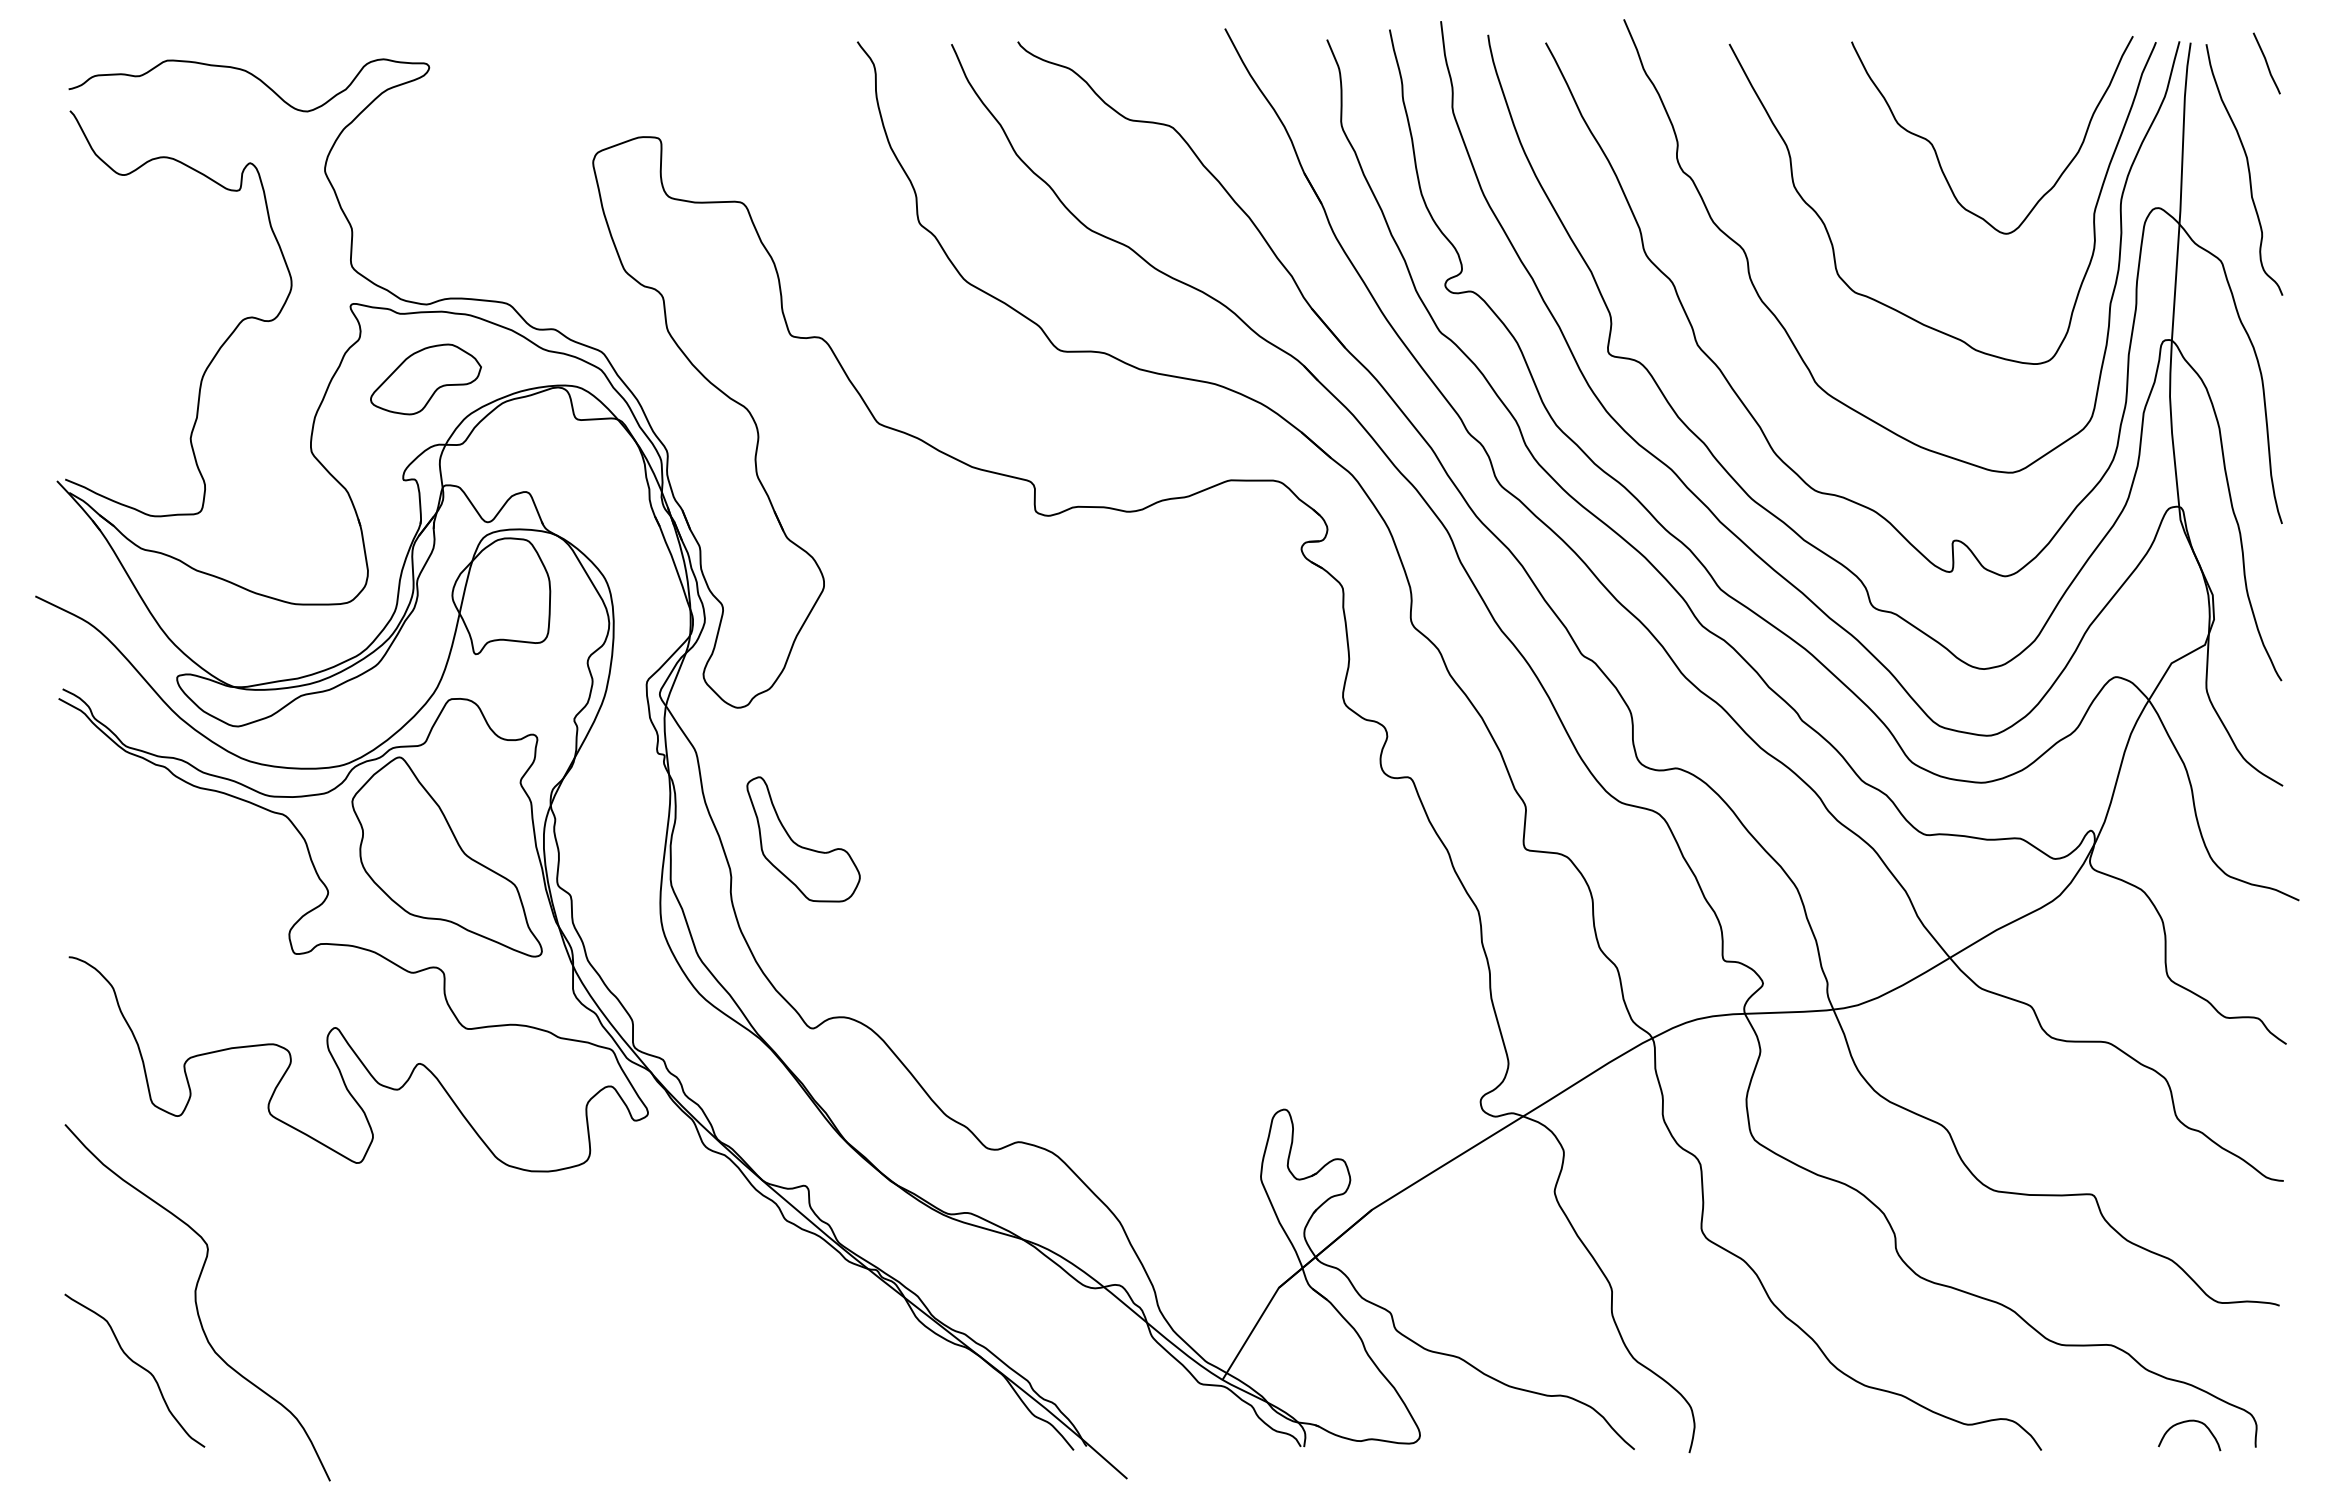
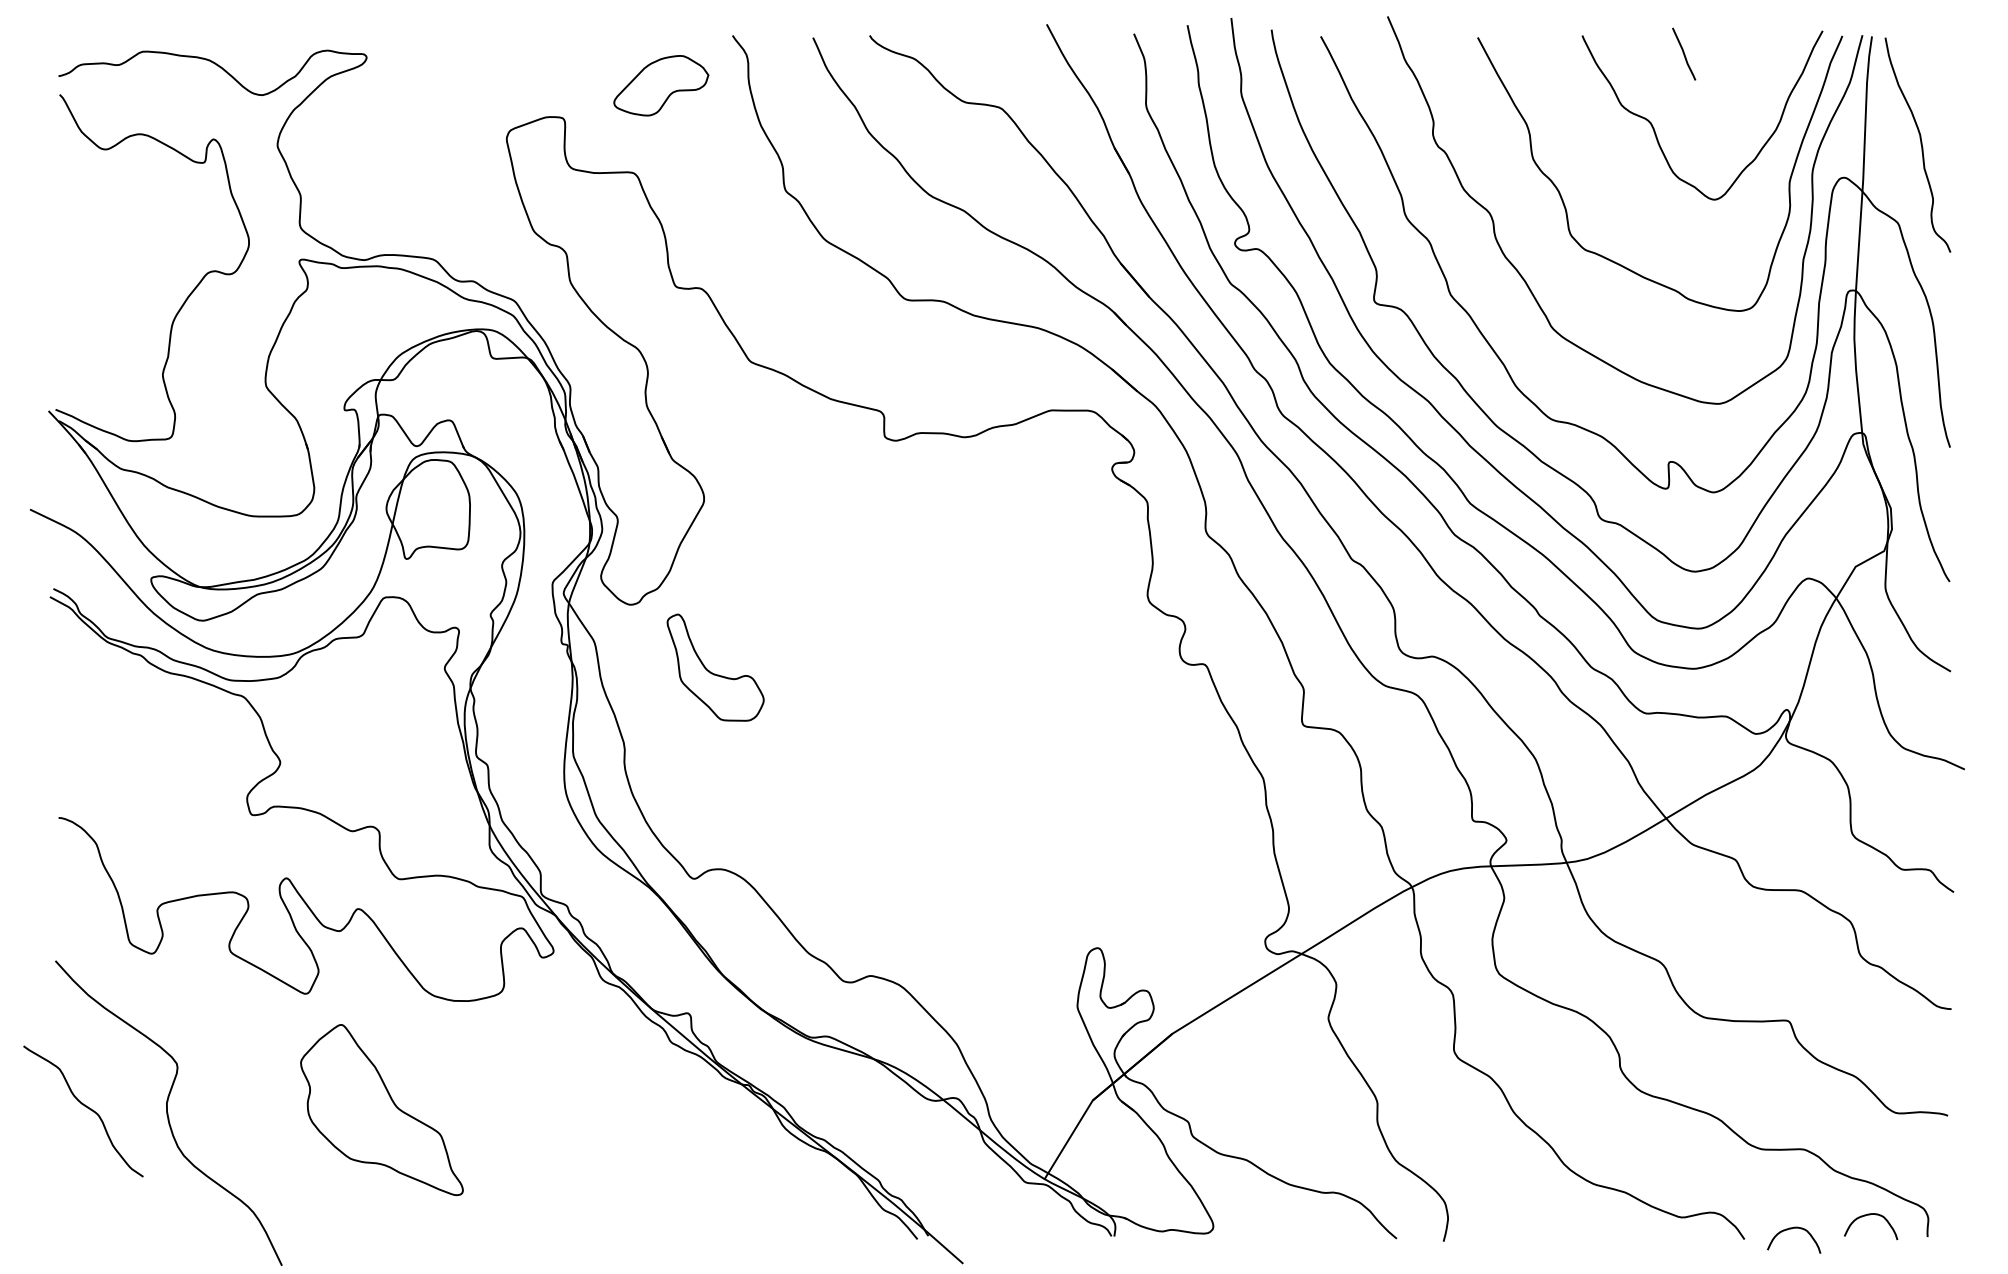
line: (2266, 63) -> (1683, 54), moved
part: (425, 379) -> (660, 85), moved
part: (800, 845) -> (713, 672), moved
part: (446, 856) -> (381, 1109), moved
curve: (138, 1366) -> (86, 1107), moved
curve: (2097, 1438) -> (1792, 1229), added

